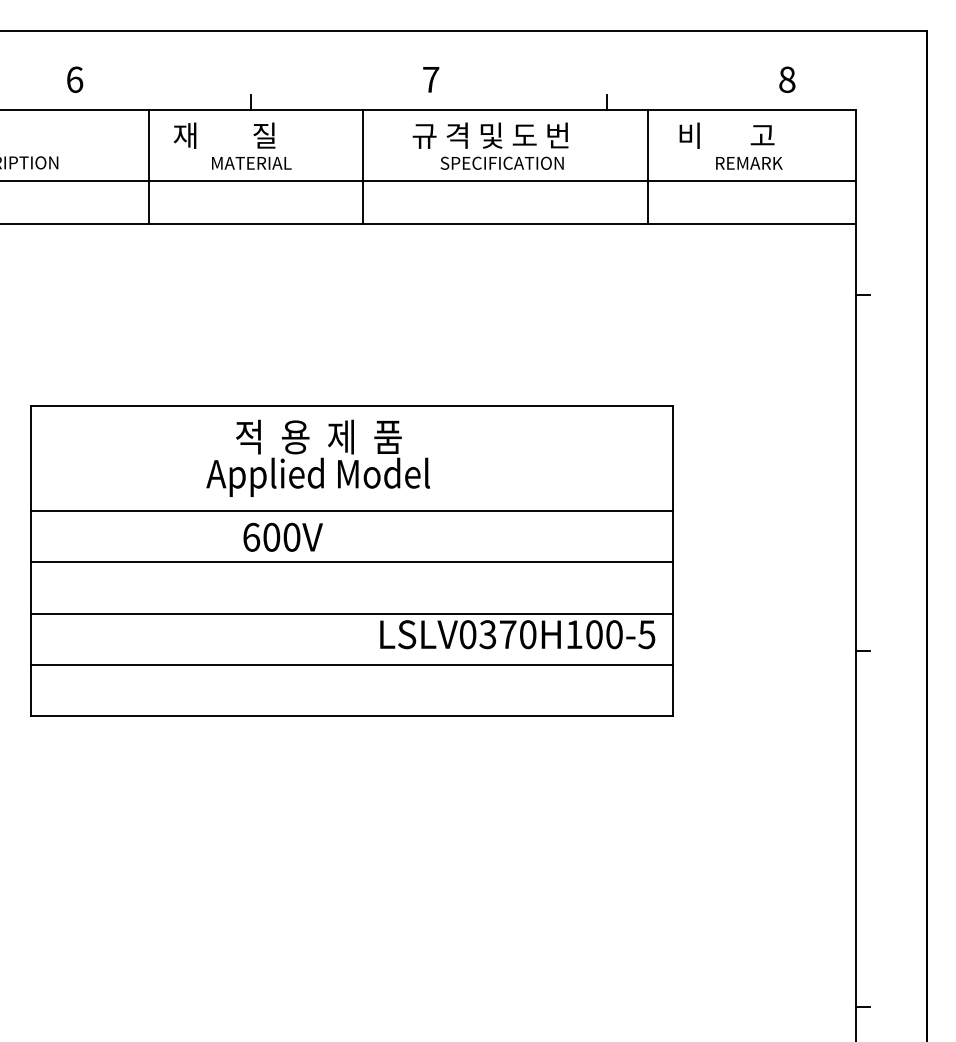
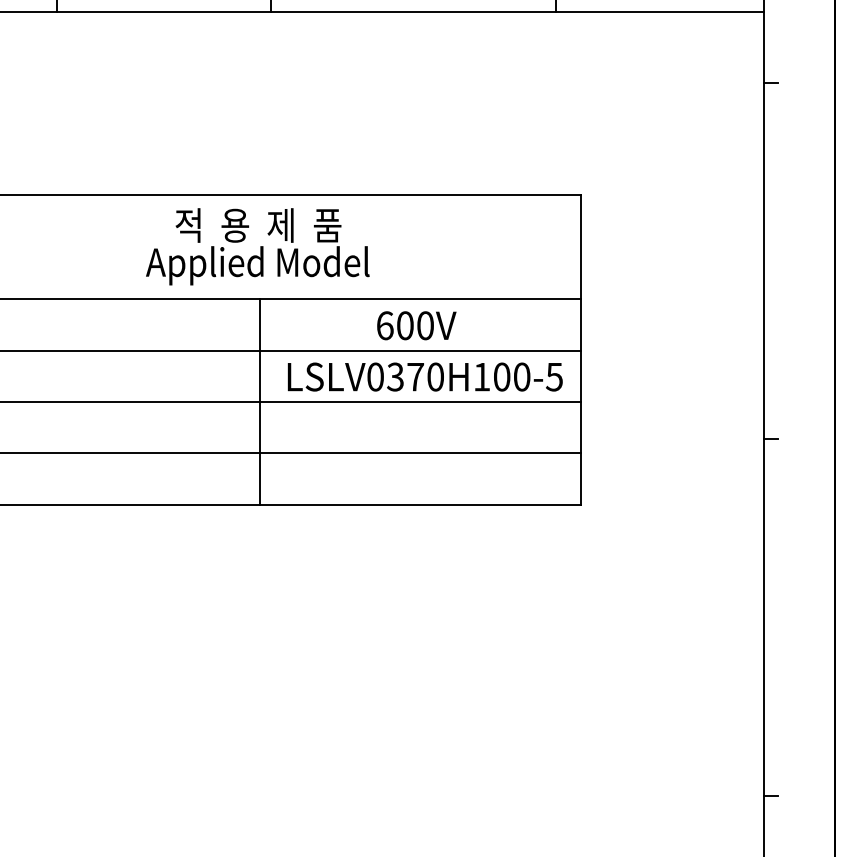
text: (317, 457) -> (257, 245), moved
text: (282, 536) -> (416, 324), moved
line: (352, 613) -> (260, 401), added
text: (517, 634) -> (425, 376), moved

